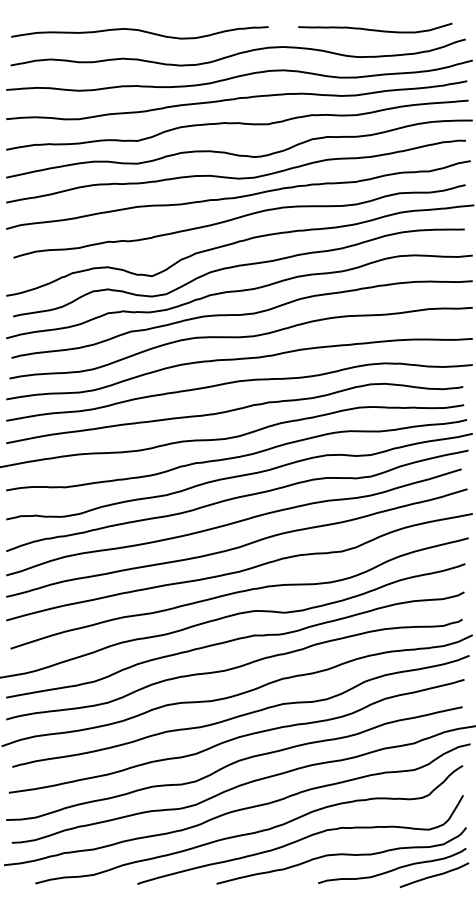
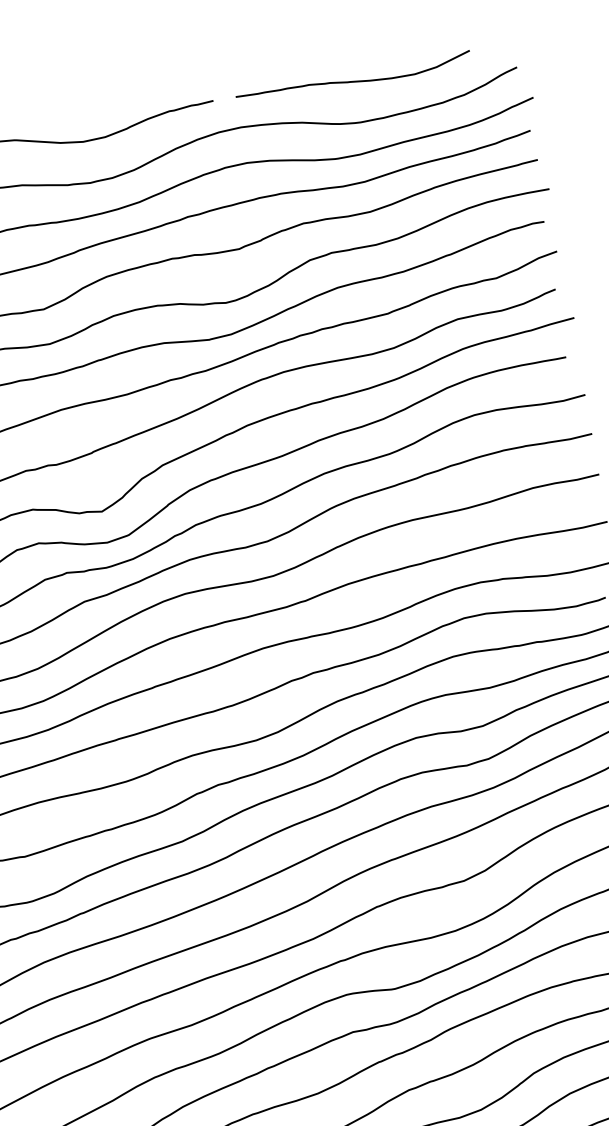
curve: (375, 29) -> (354, 80), moved

